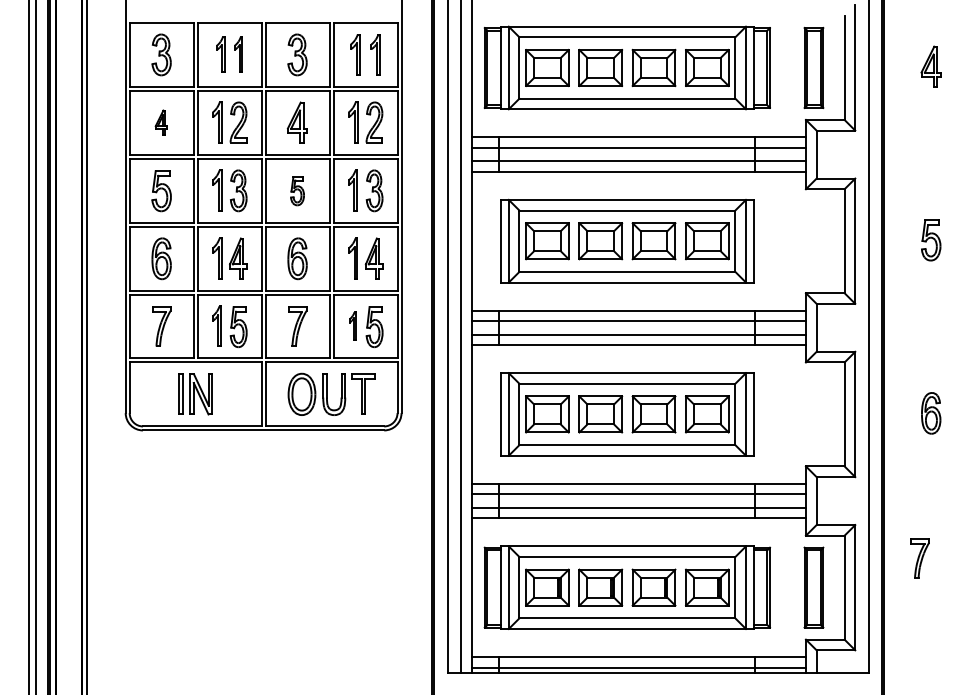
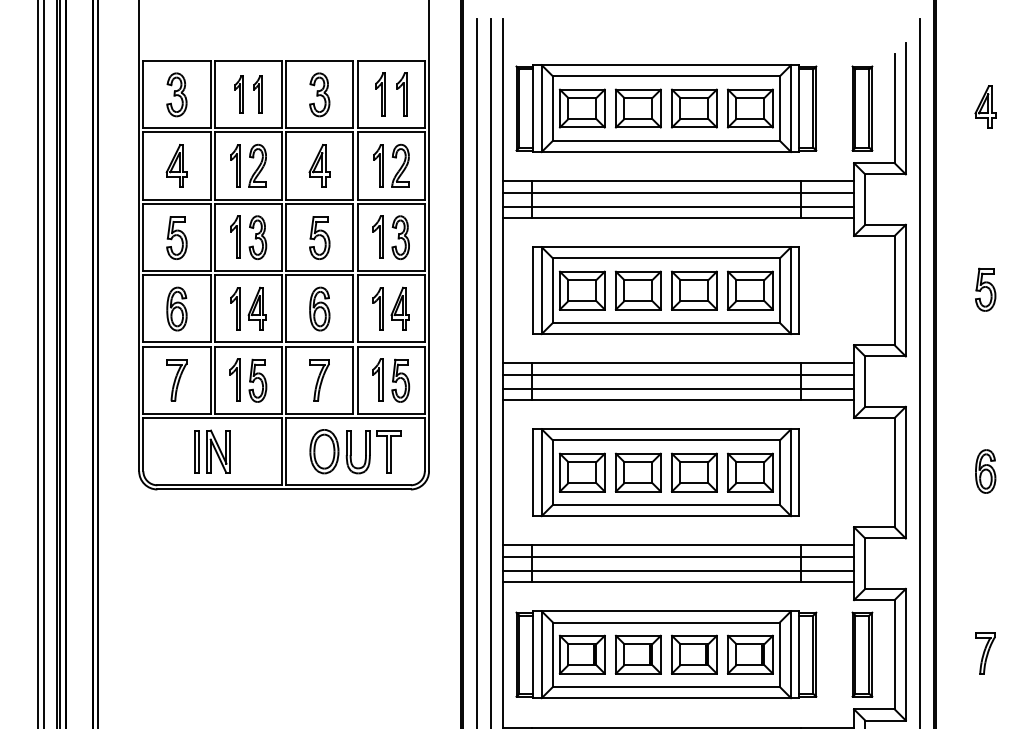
part: (161, 122) -> (176, 165), size x1.67
part: (297, 191) -> (319, 238), size x1.43
part: (352, 325) -> (377, 379), size x1.43
part: (919, 558) -> (984, 653), moved

